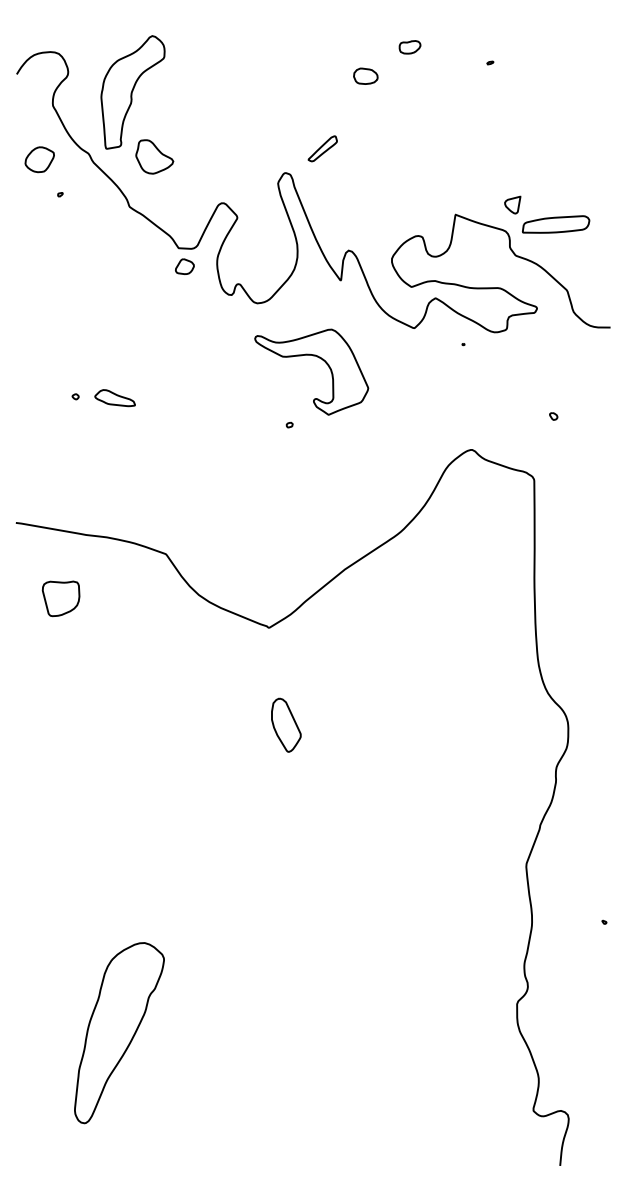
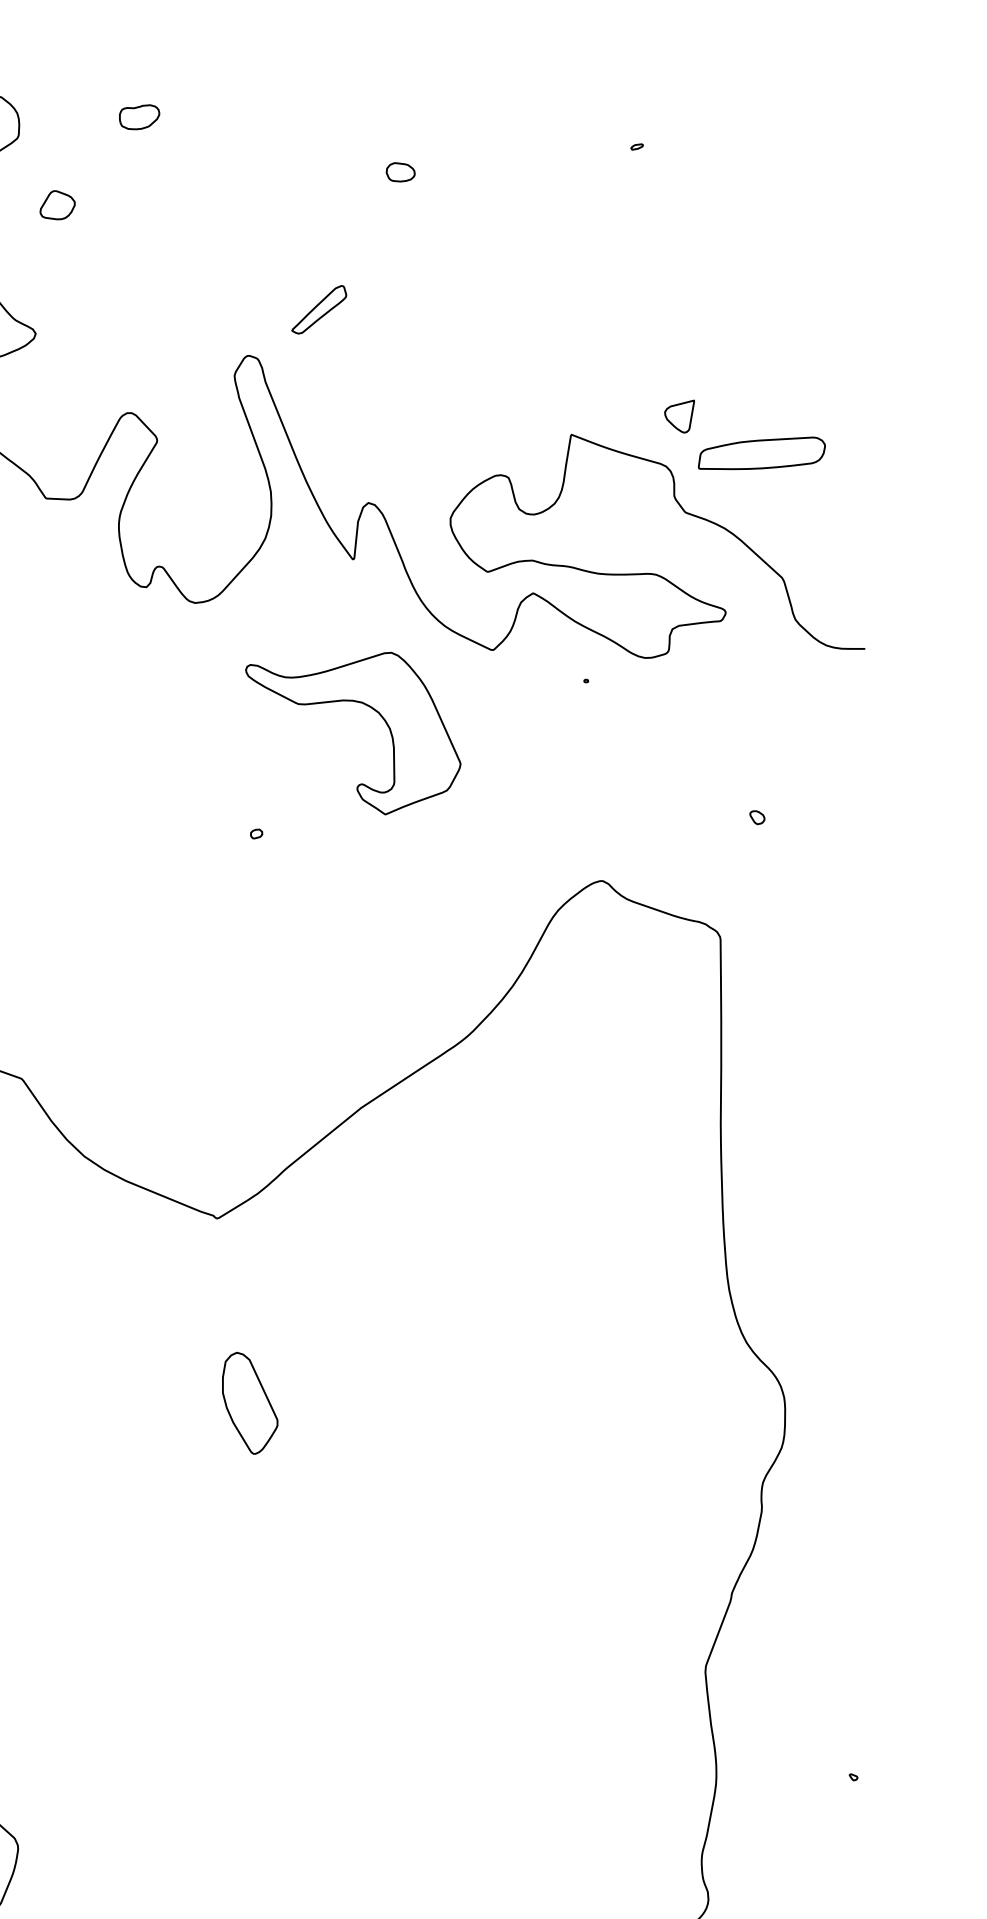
part: (409, 47) -> (138, 117), moved
part: (365, 76) -> (400, 172), size x0.62
part: (184, 266) -> (56, 204), moved
part: (313, 356) -> (356, 703), moved

